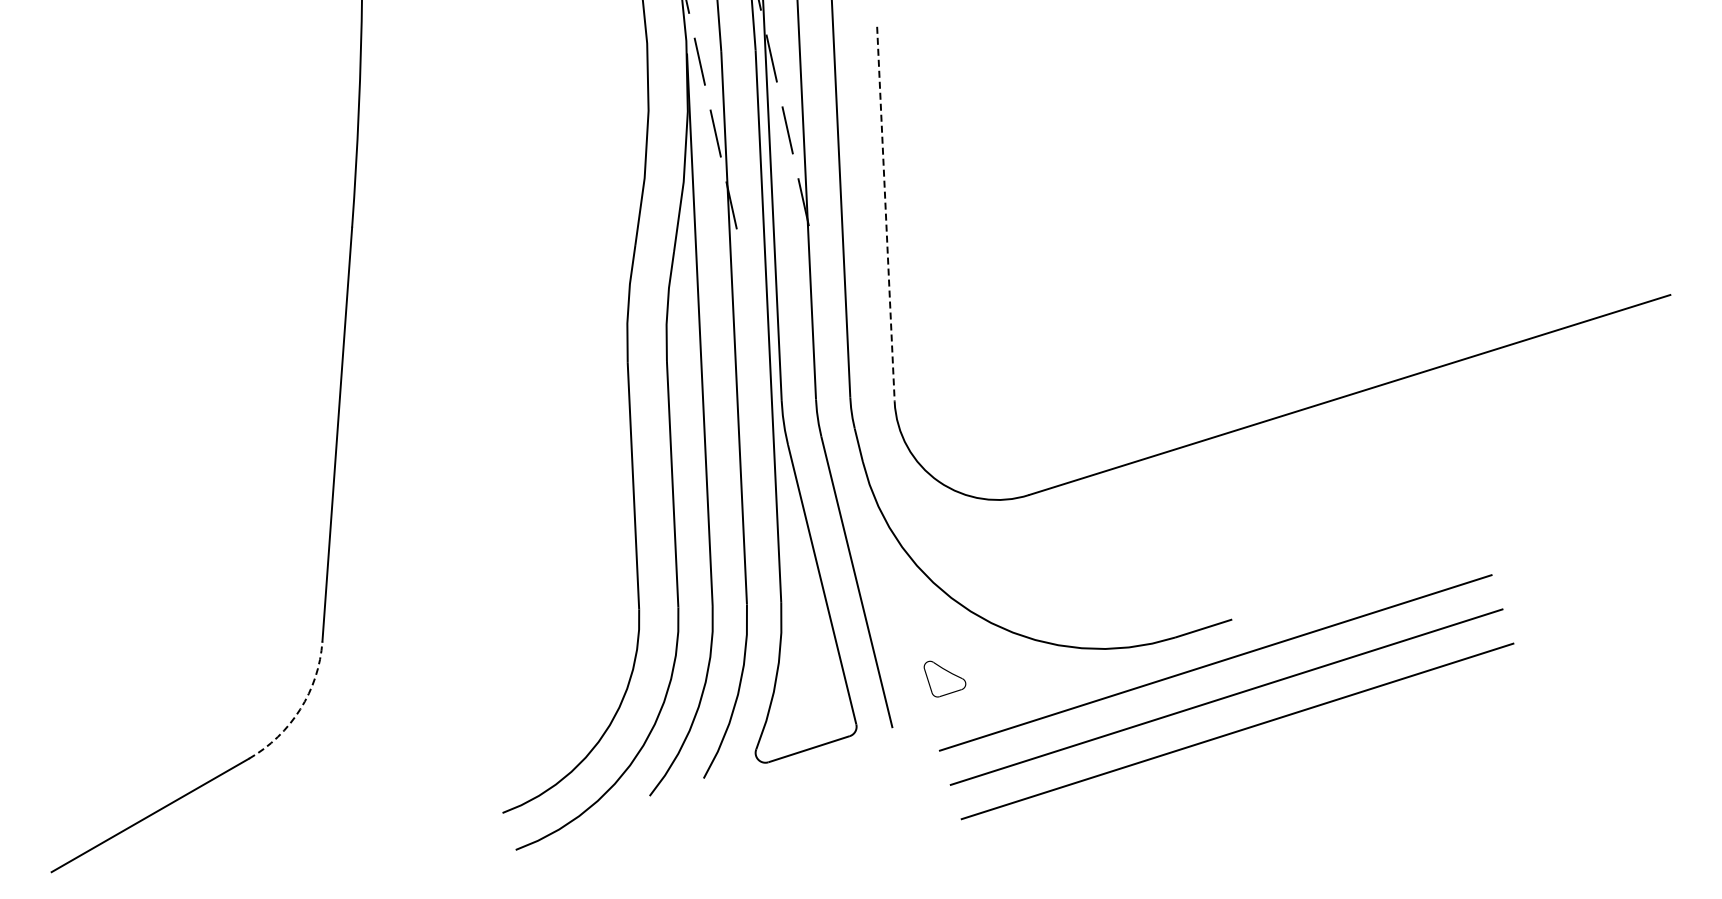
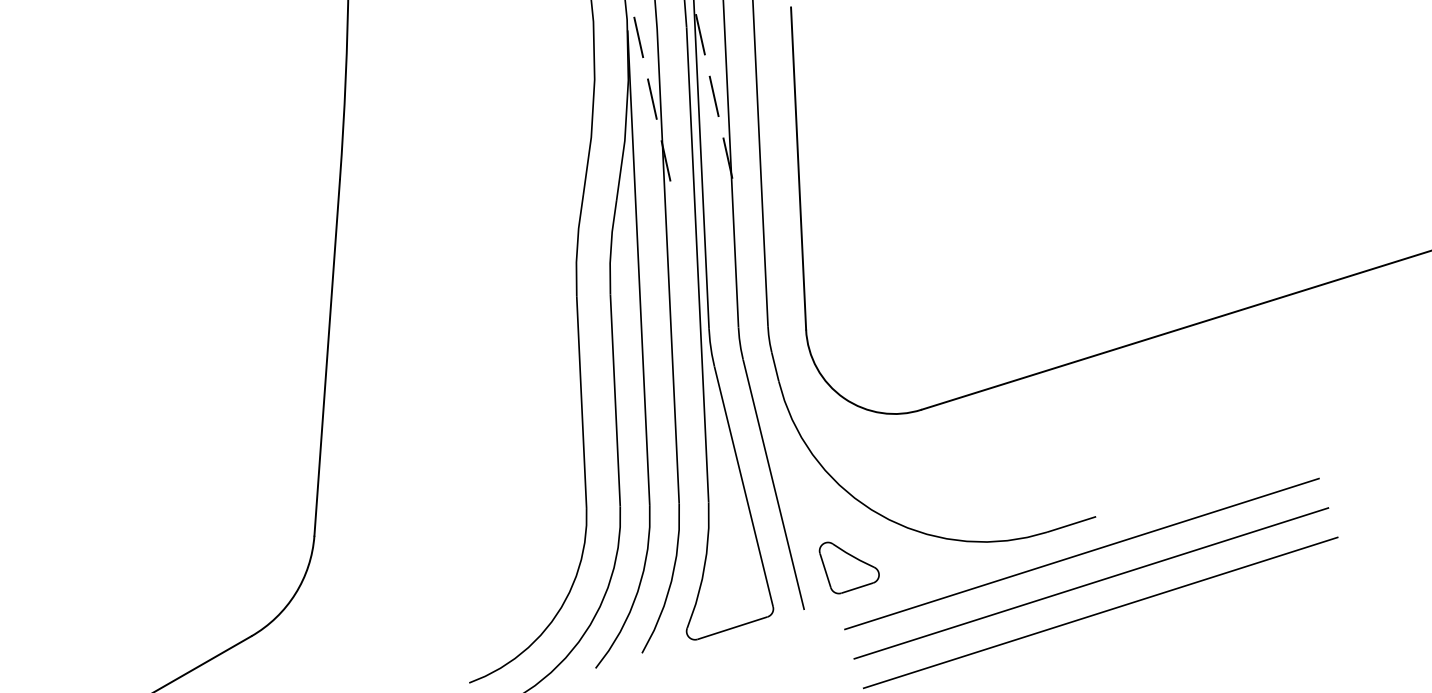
line: (885, 214) -> (798, 168), dashed -> solid
part: (944, 678) -> (848, 567), size x1.67
arc: (300, 709) -> (295, 594), dashed -> solid

